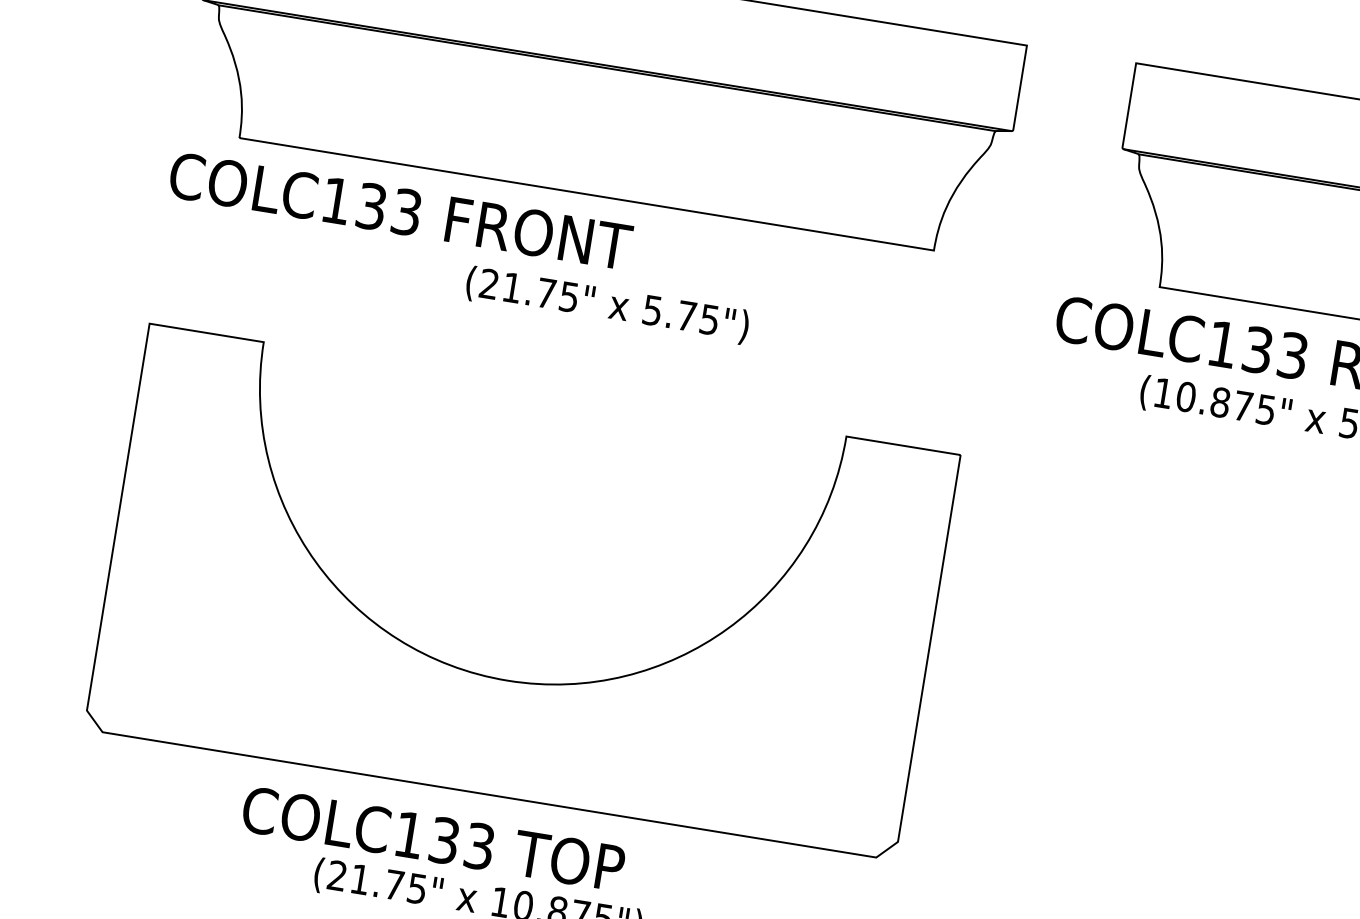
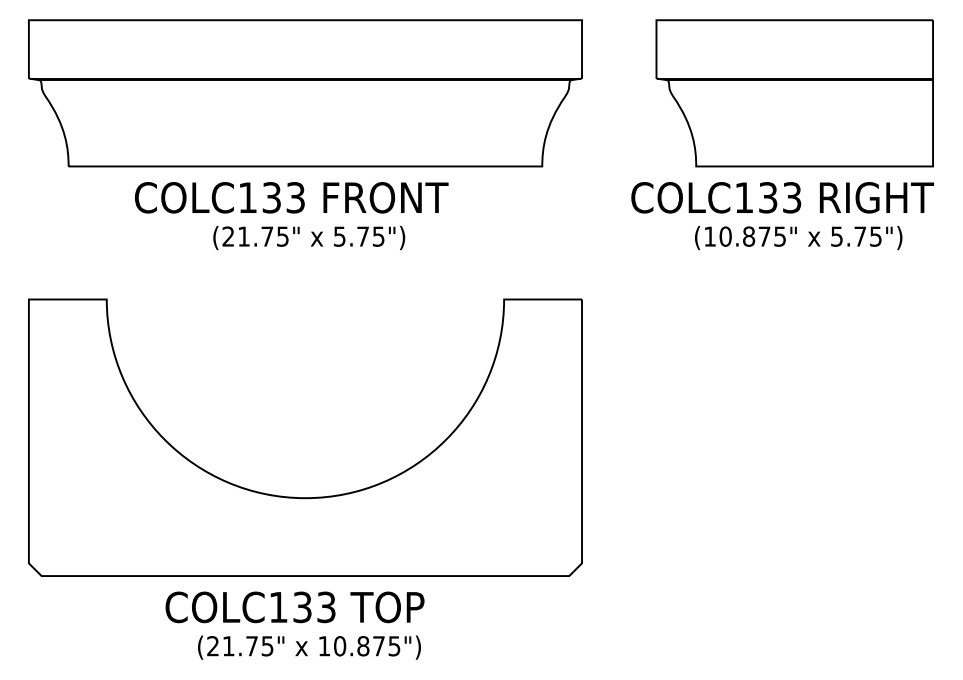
text: (400, 210) -> (291, 197), moved
text: (607, 306) -> (309, 238), moved
text: (432, 839) -> (294, 607), moved

